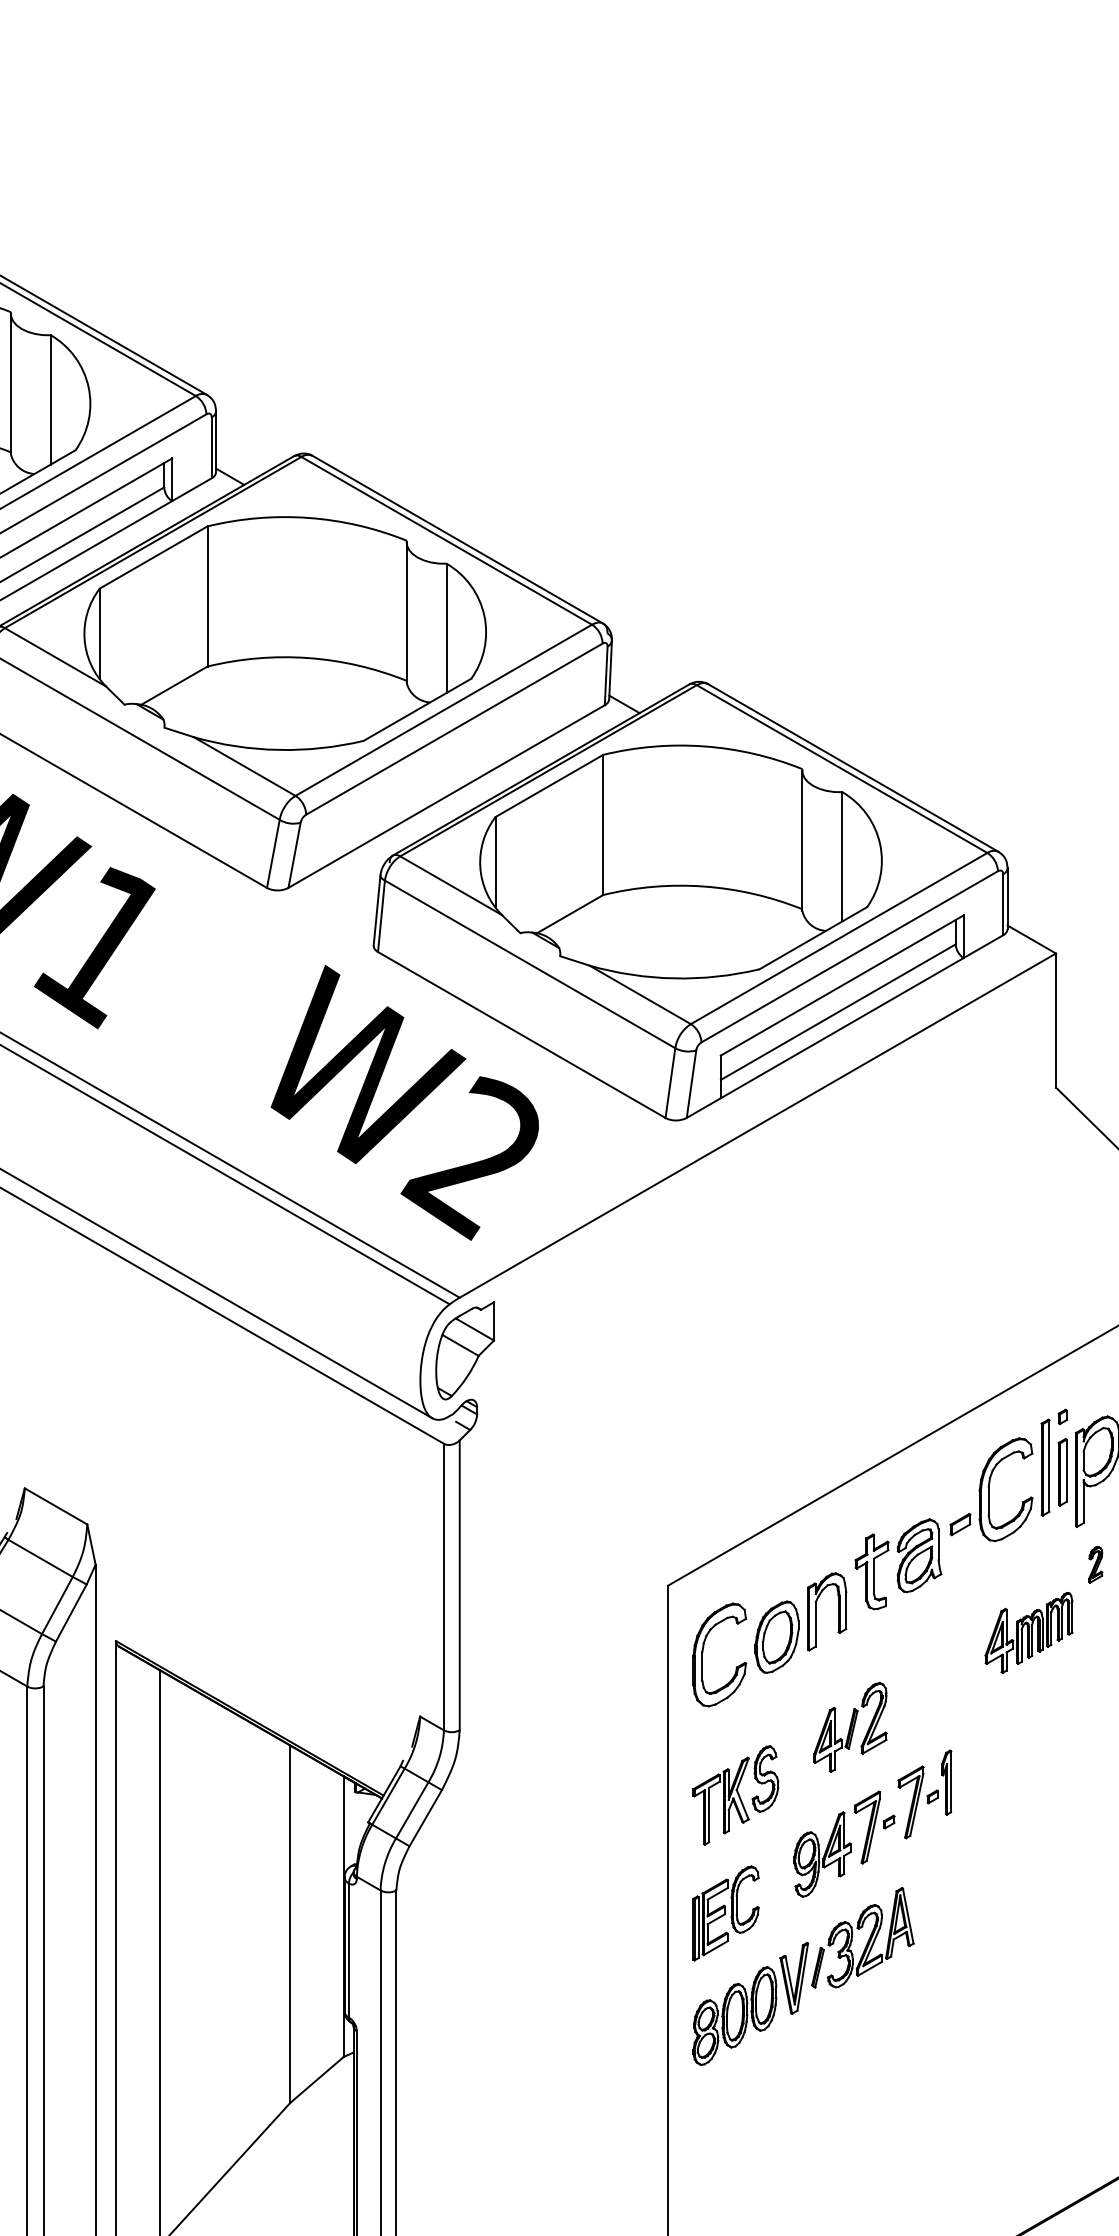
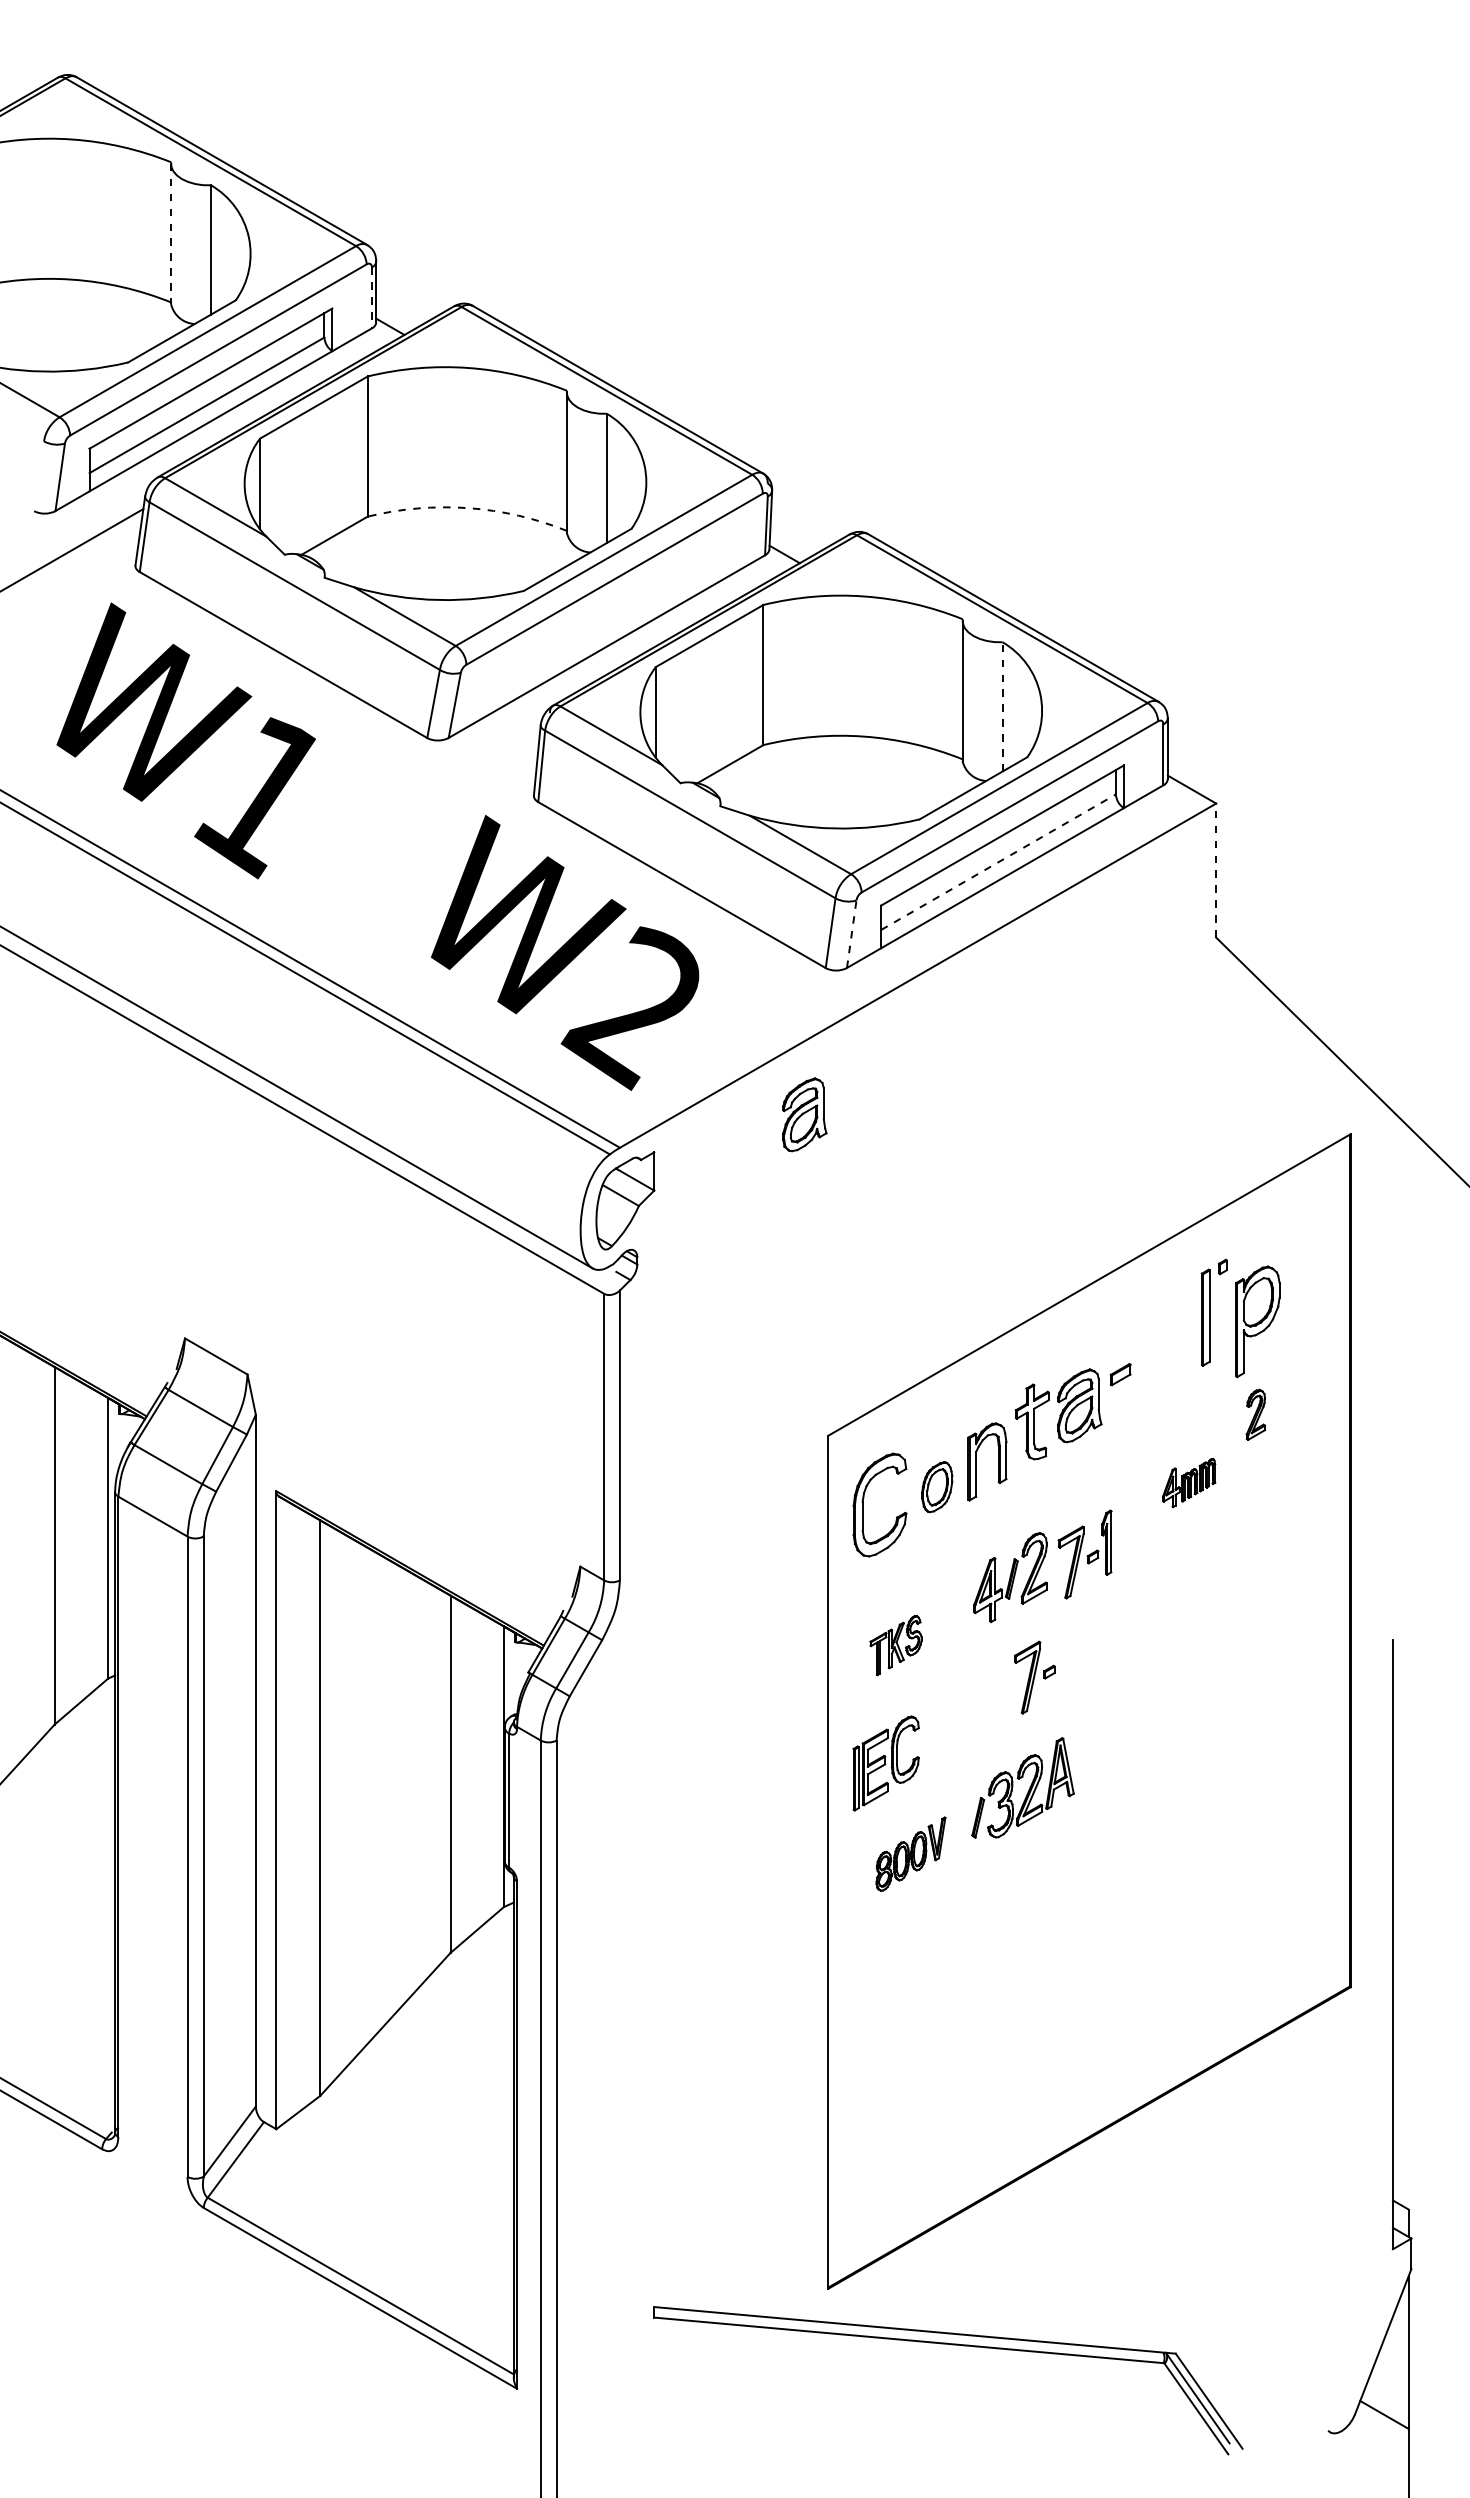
line: (11, 384) -> (171, 234), solid -> dashed
line: (211, 448) -> (371, 298), solid -> dashed
arc: (308, 658) -> (468, 508), solid -> dashed
line: (842, 856) -> (1002, 706), solid -> dashed
line: (838, 1012) -> (998, 862), solid -> dashed
line: (1056, 1020) -> (1216, 870), solid -> dashed
line: (691, 1083) -> (851, 933), solid -> dashed
part: (644, 1264) -> (804, 1114), added
part: (1062, 1472) -> (1222, 1322), removed
part: (990, 1484) -> (1150, 1334), removed
part: (1095, 1564) -> (1255, 1414), size x1.4
part: (1028, 1632) -> (1188, 1482), size x0.6
part: (776, 1636) -> (936, 1486), size x0.7
part: (924, 1794) -> (1084, 1554), moved
part: (735, 1795) -> (895, 1645), size x0.6
part: (822, 1854) -> (982, 1704), removed
part: (750, 2004) -> (910, 1854), size x0.6

